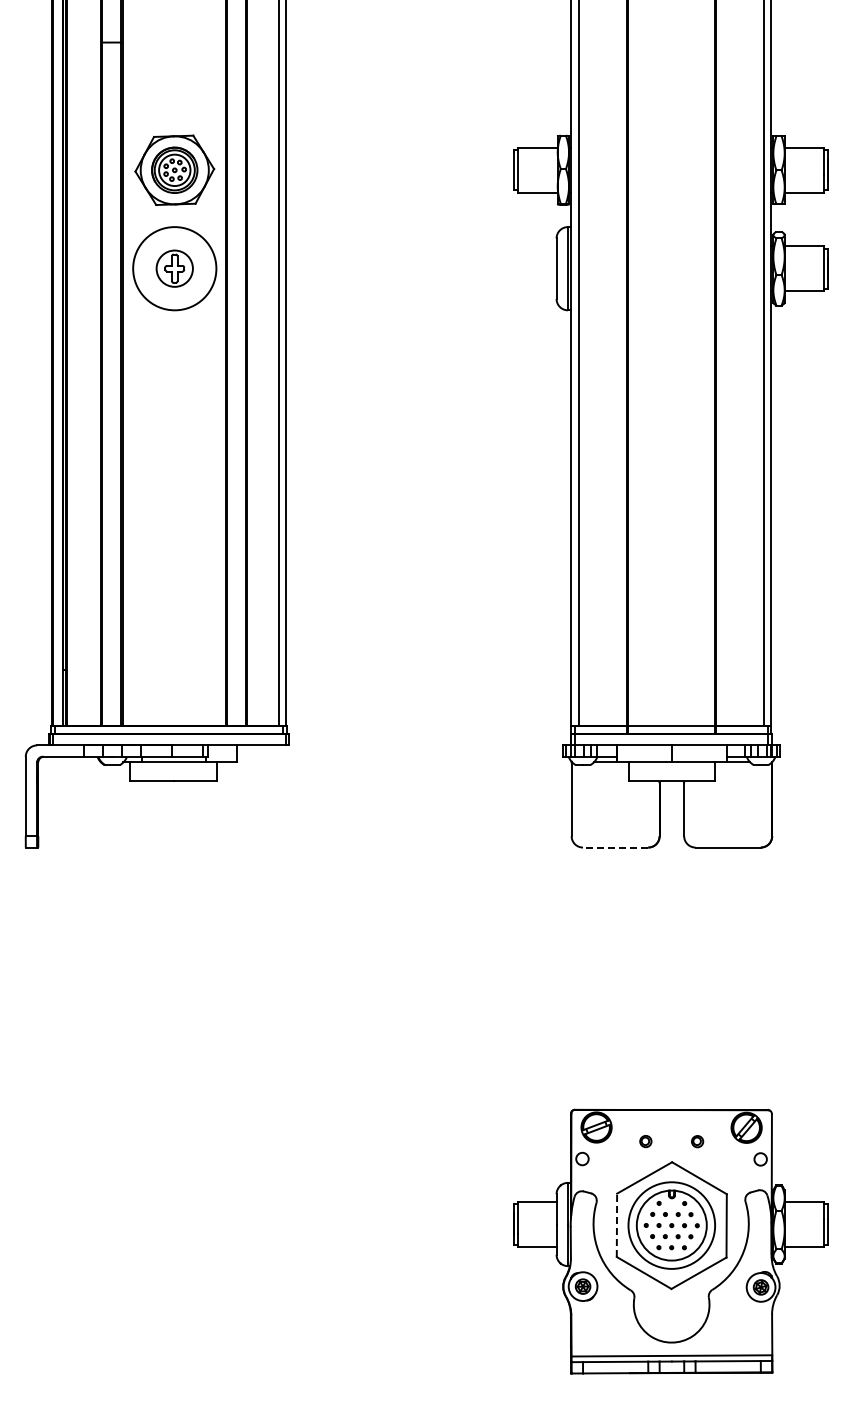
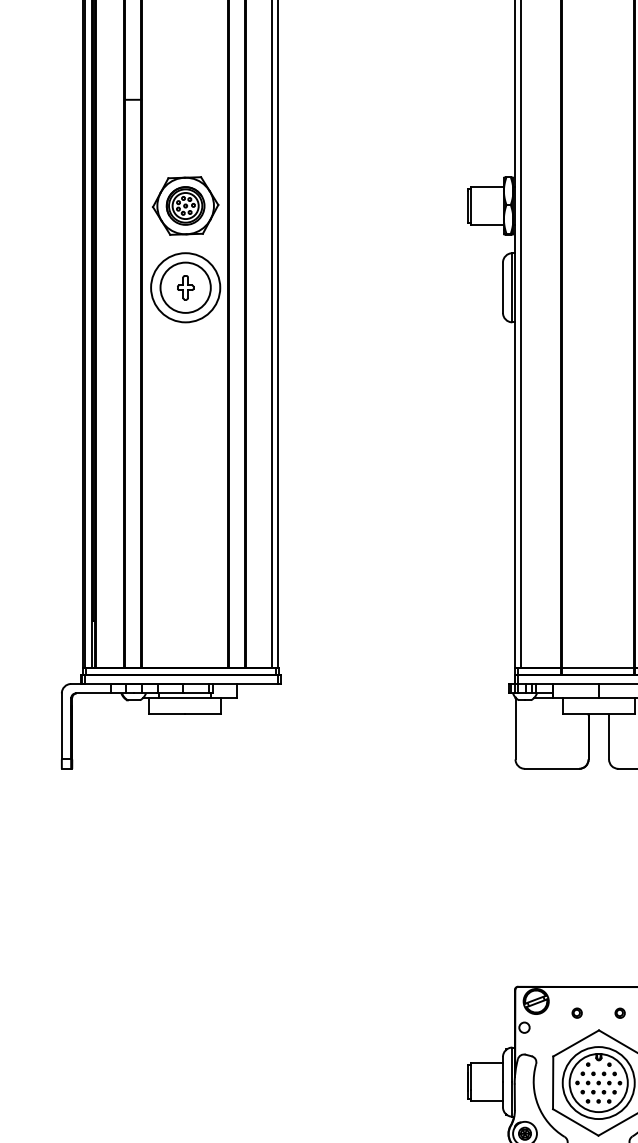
circle: (174, 268) -> (185, 287), size x1.67
line: (615, 847) -> (551, 768), dashed -> solid
line: (616, 1225) -> (552, 1082), dashed -> solid

